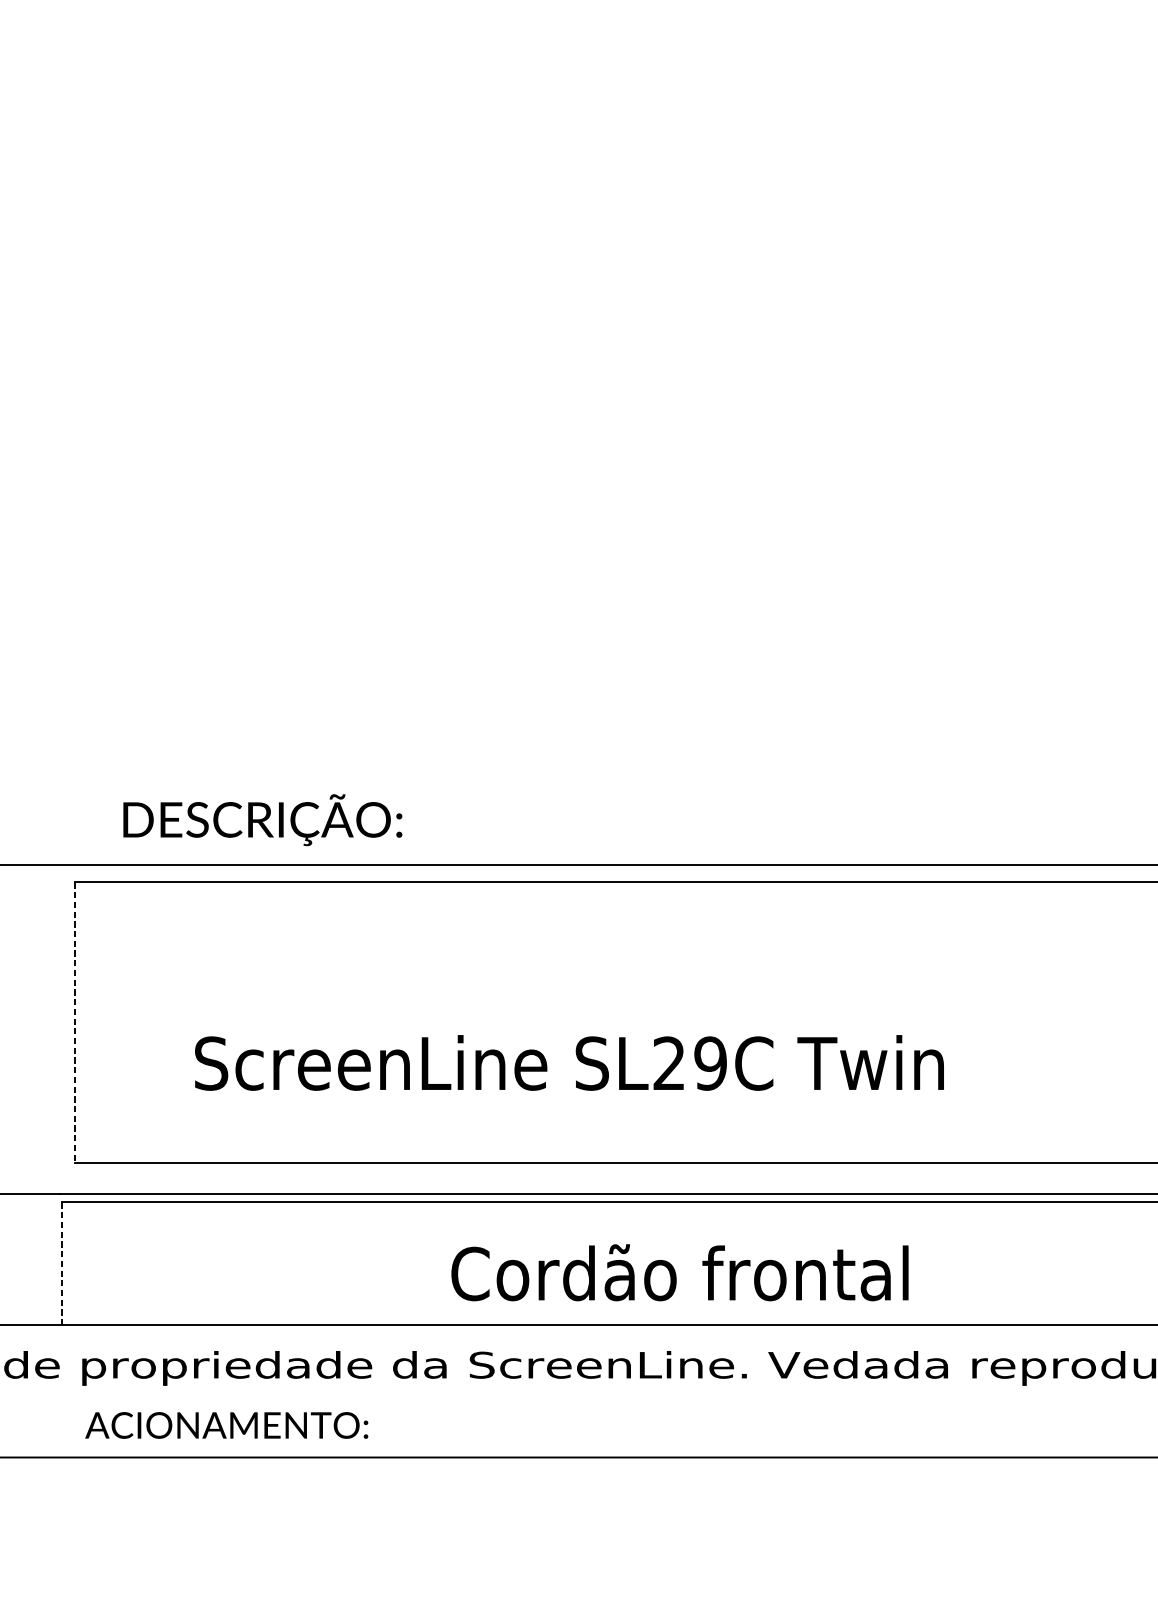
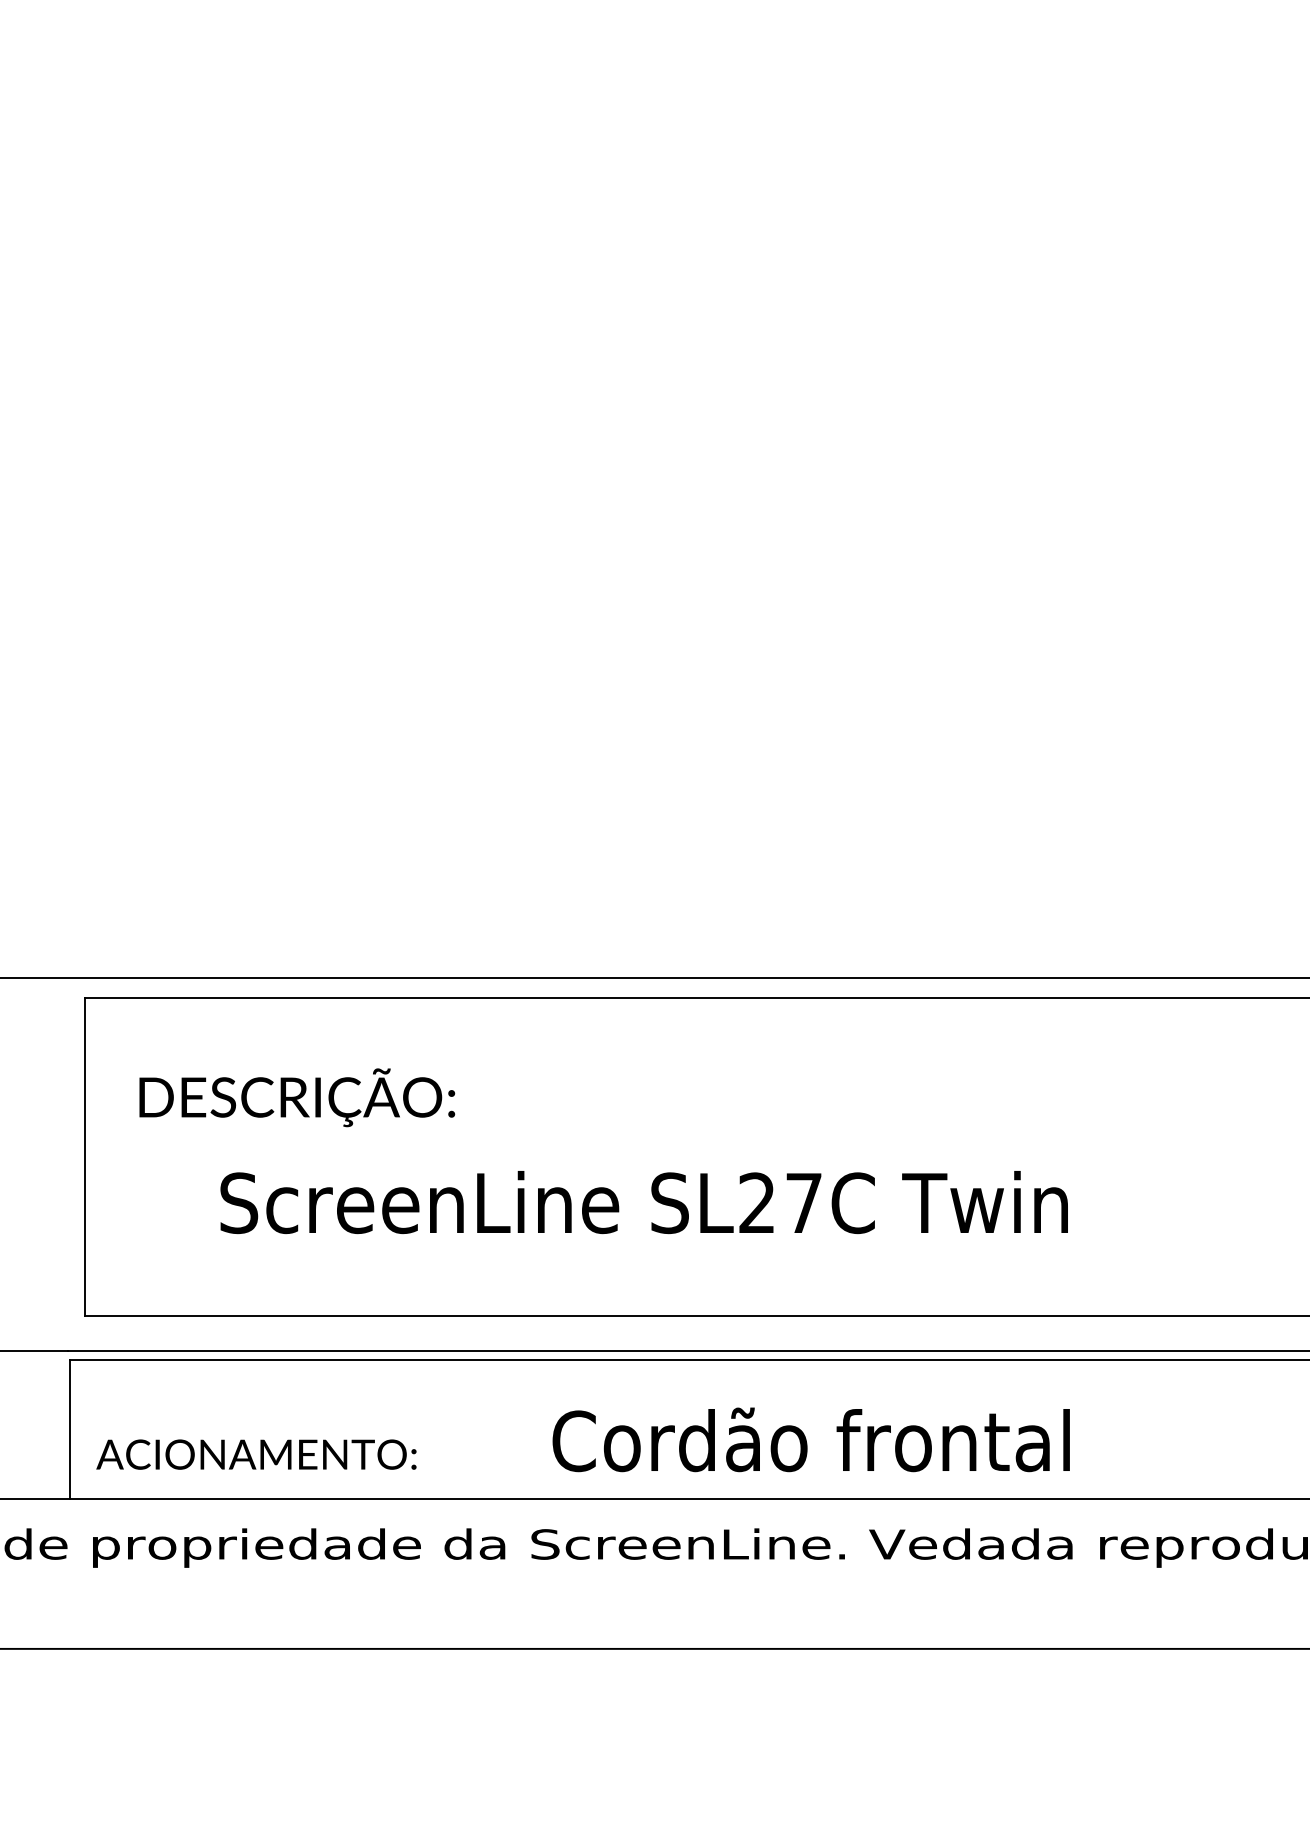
text: (263, 819) -> (297, 1097), moved
line: (74, 1023) -> (84, 1157), dashed -> solid
text: (710, 1063) -> (803, 1203), SL29C -> SL27C
line: (61, 1264) -> (69, 1430), dashed -> solid
text: (679, 1272) -> (810, 1439), moved
text: (226, 1425) -> (256, 1454), moved

